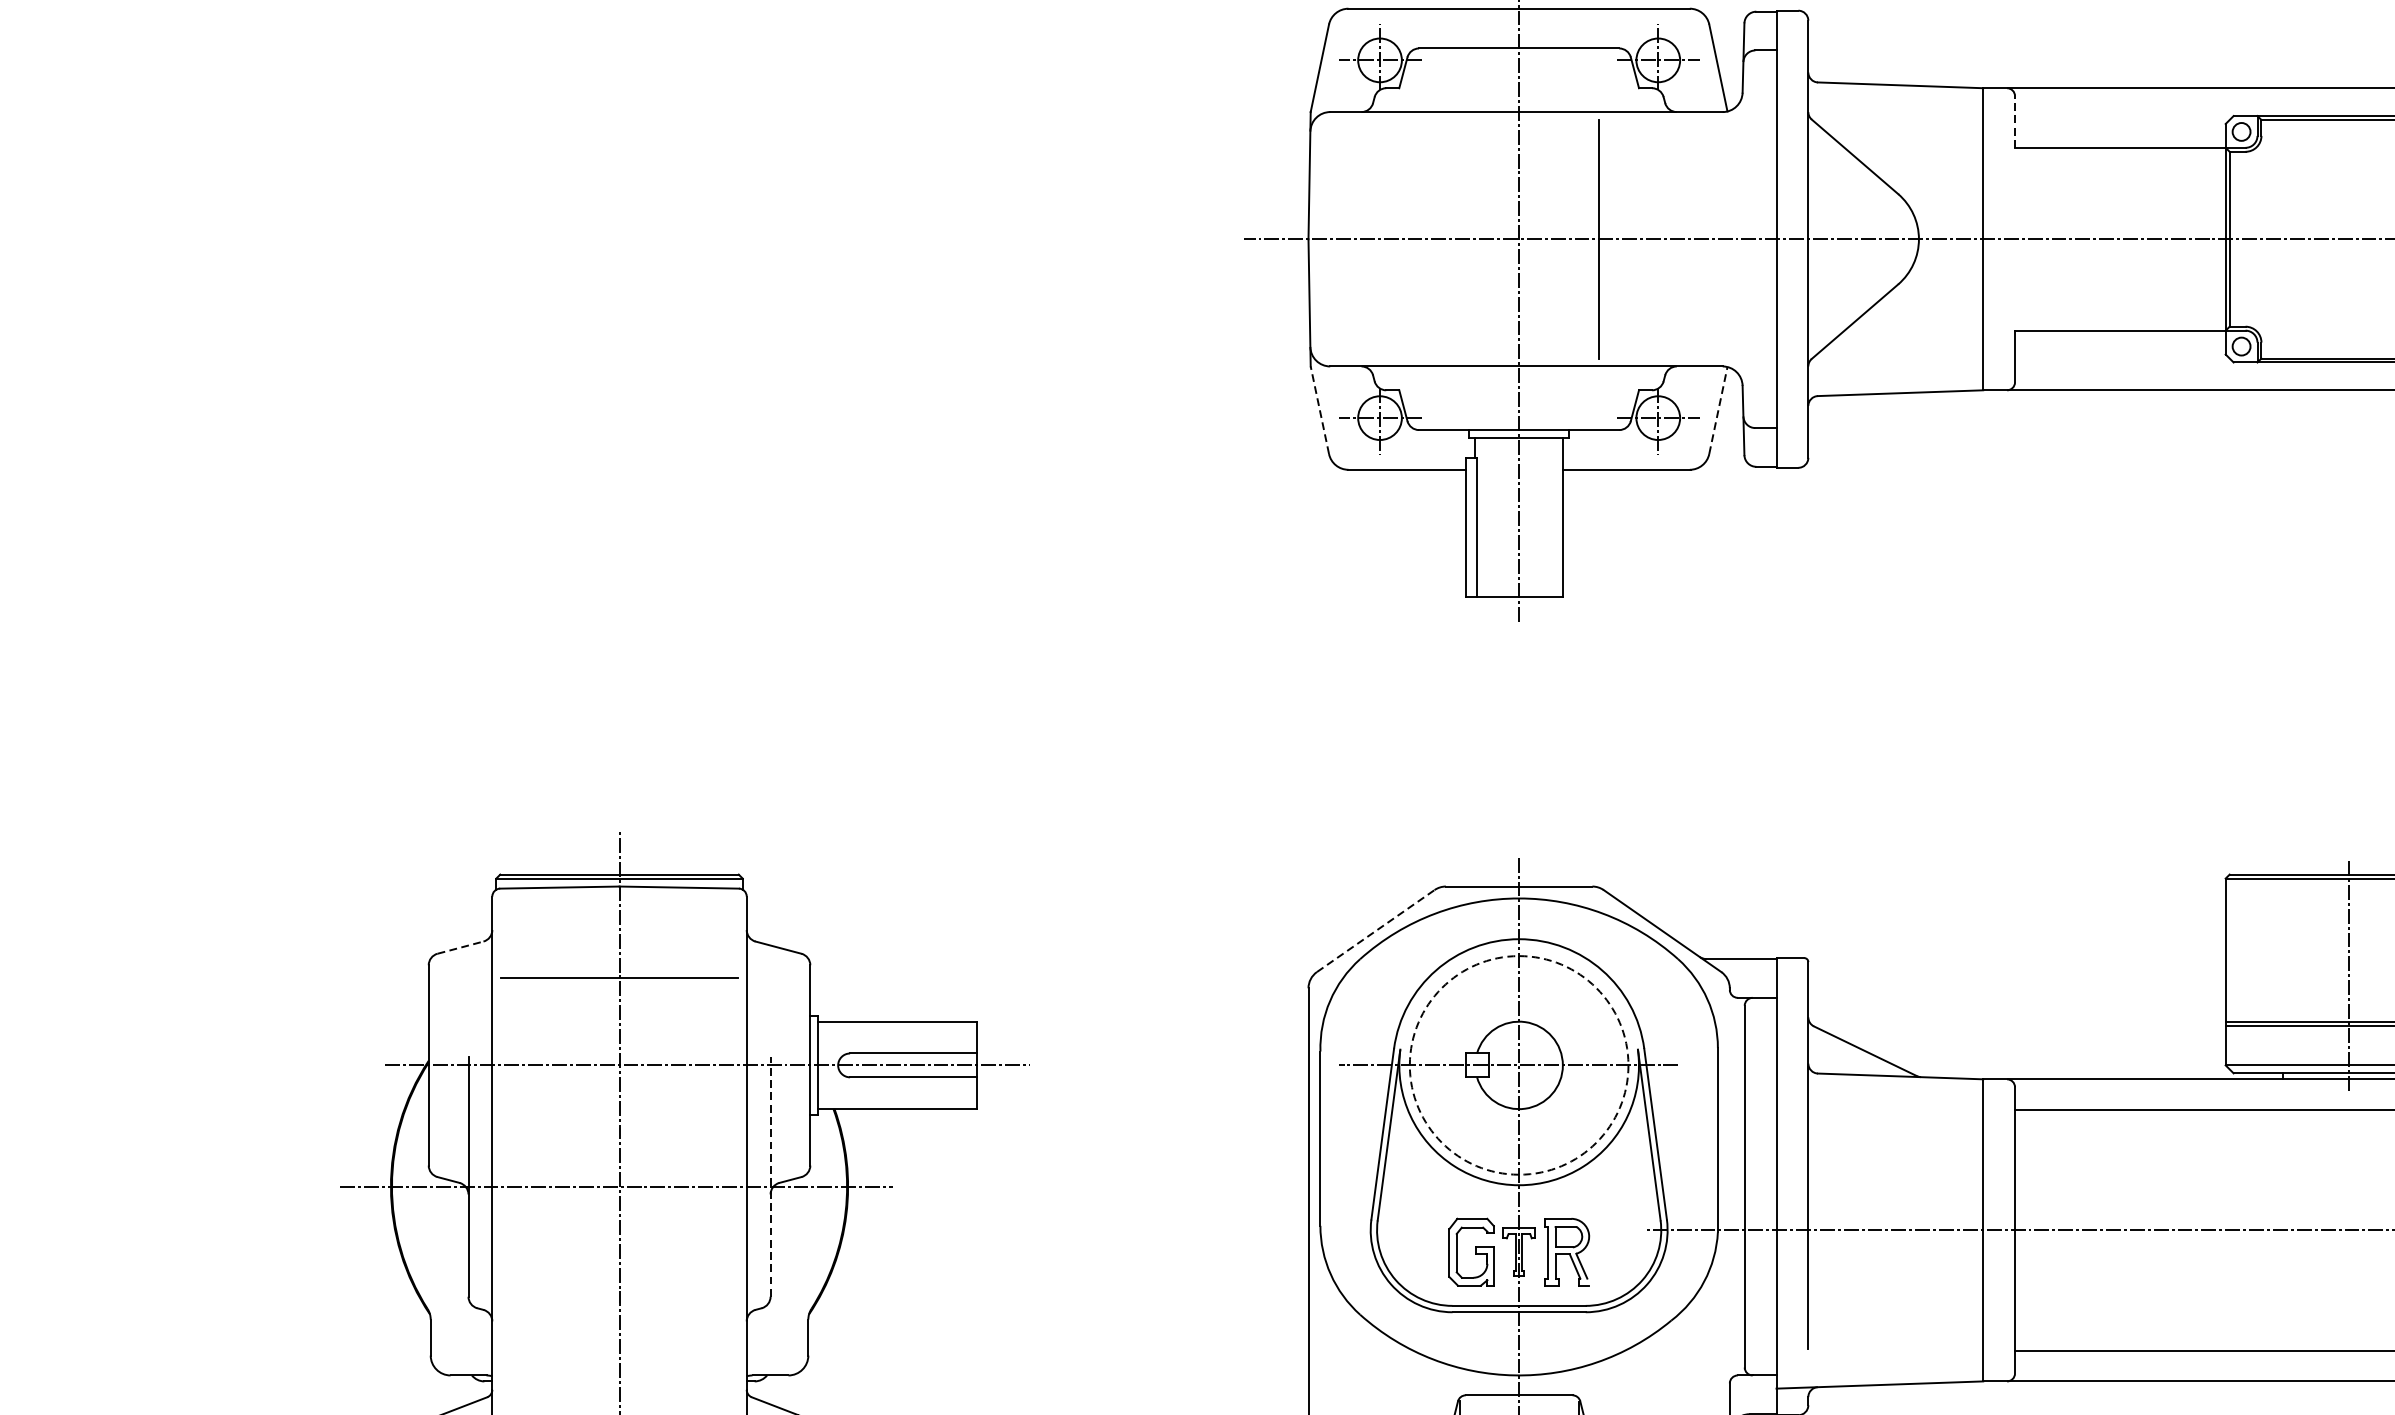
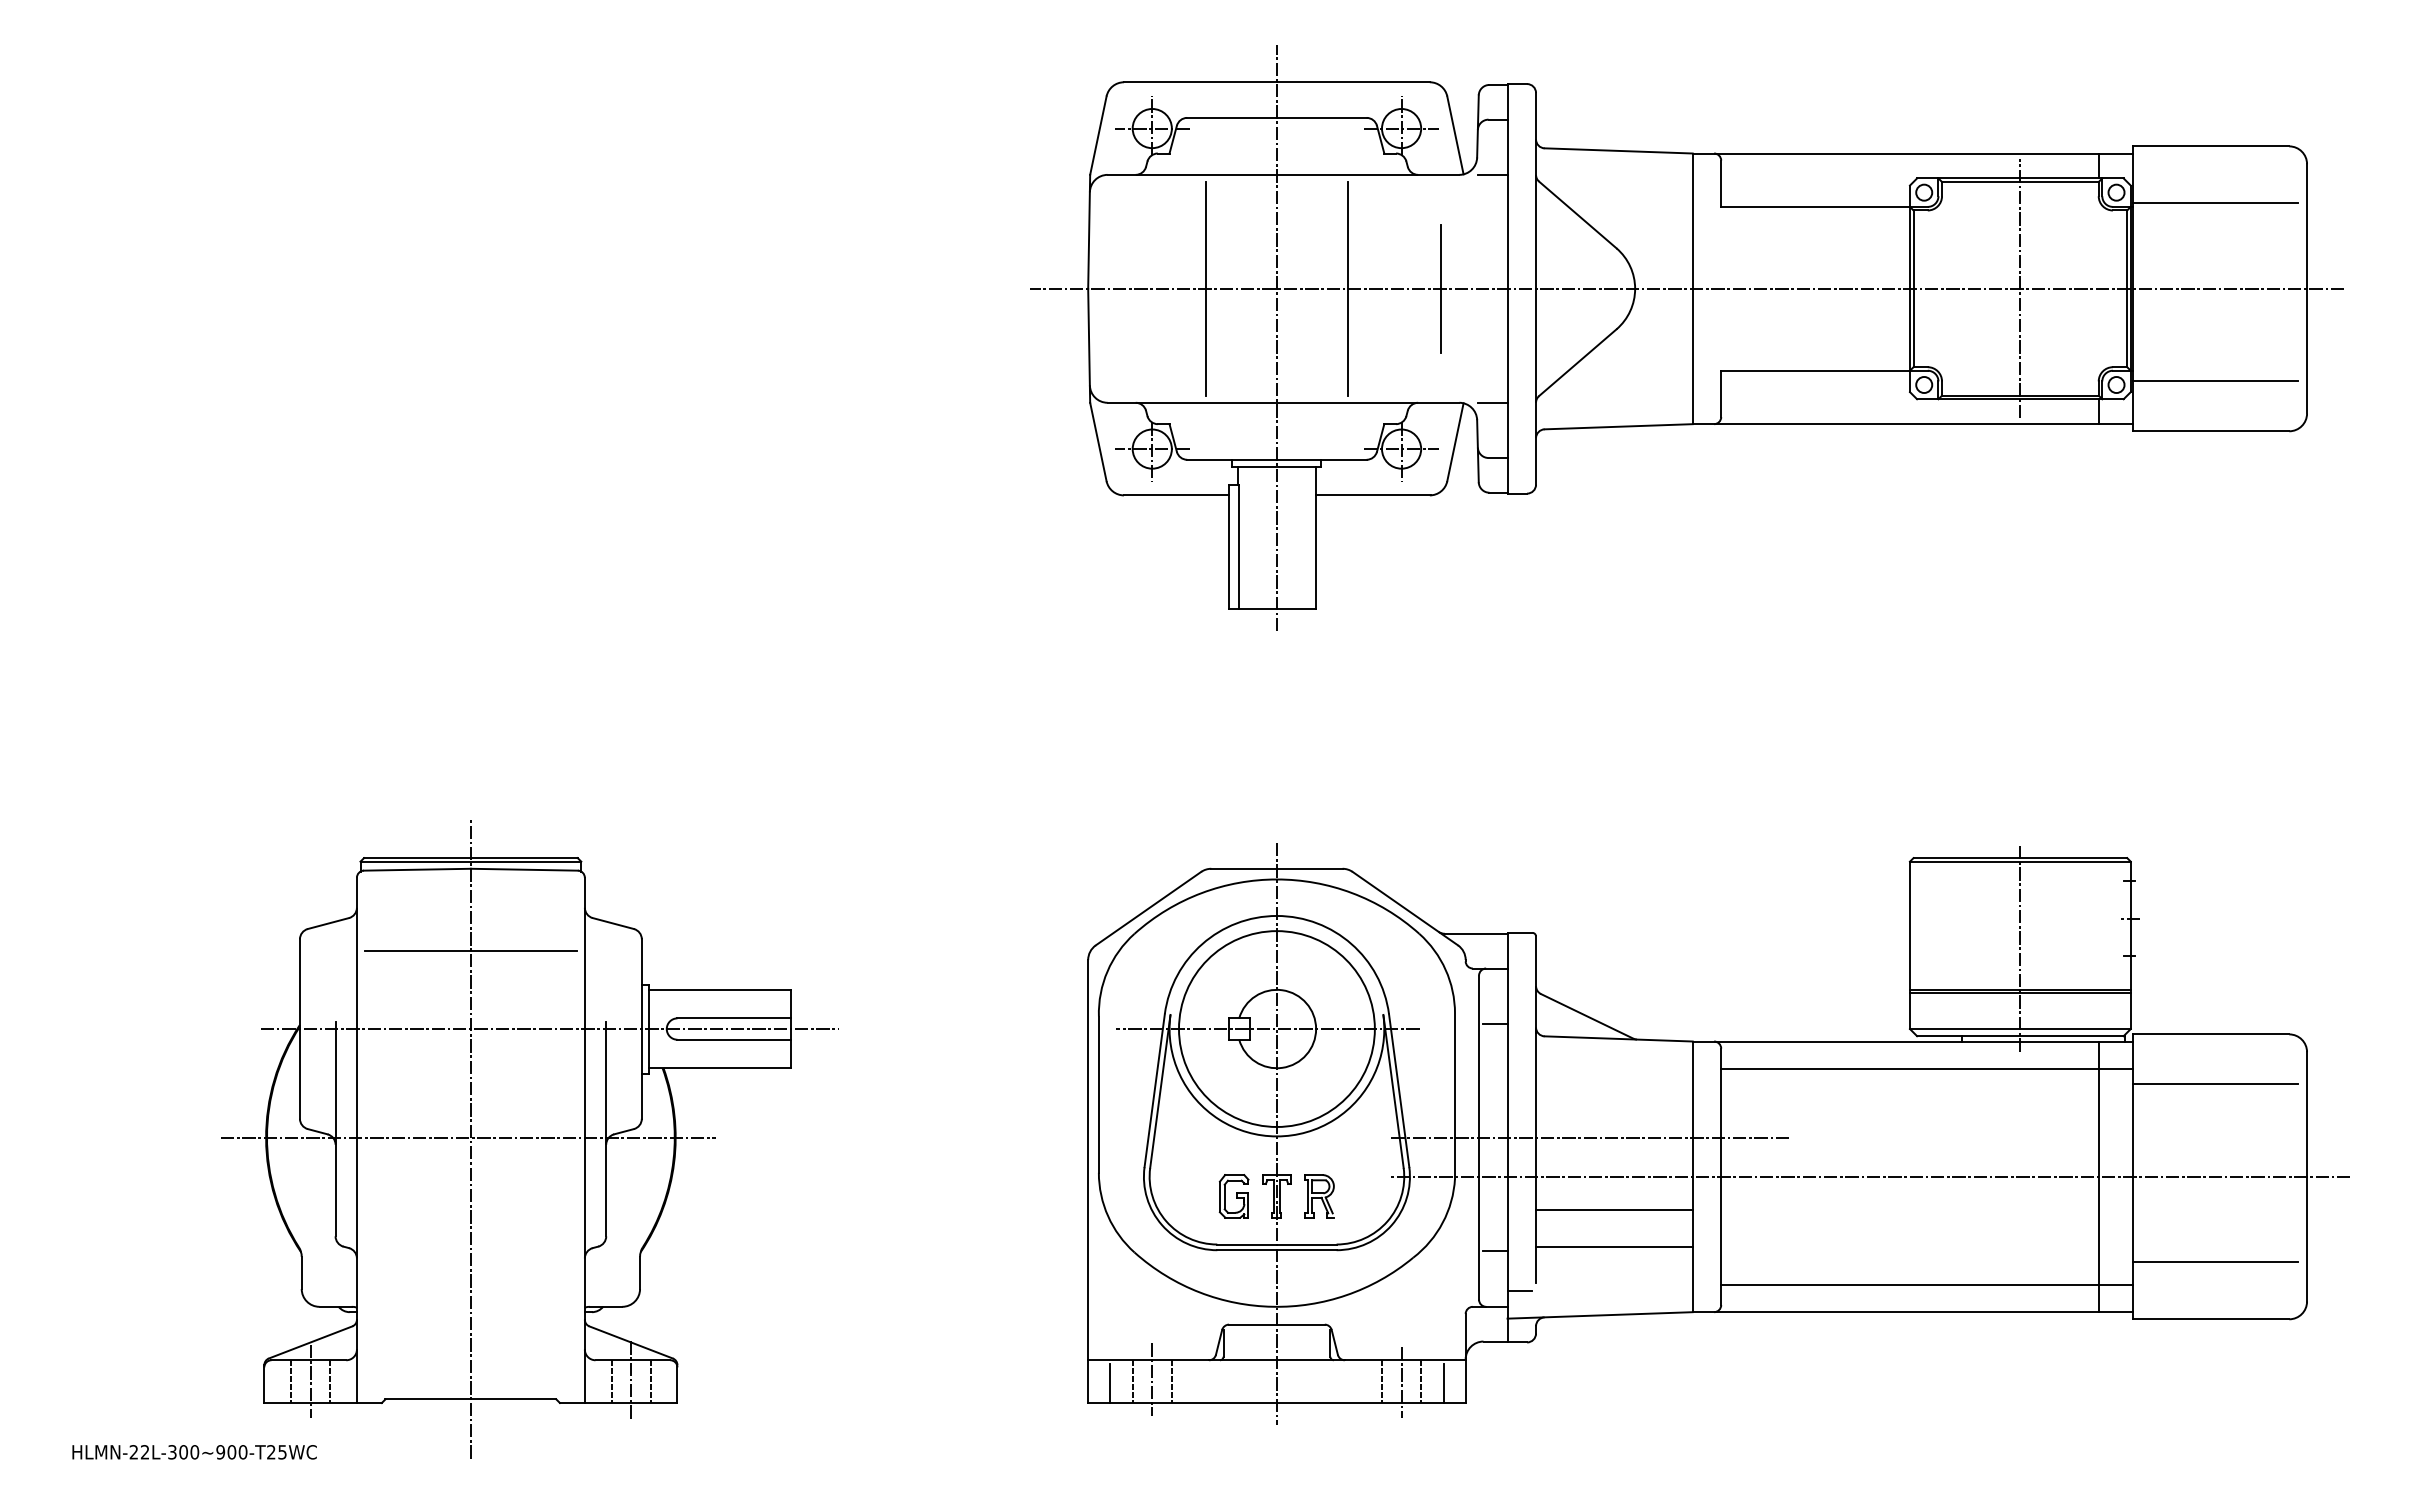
line: (1759, 111) -> (1492, 174), added
line: (2015, 121) -> (1721, 183), dashed -> solid
line: (1439, 238) -> (1205, 288), added
line: (1702, 238) -> (1441, 288), added
line: (2349, 238) -> (2020, 288), added
line: (1759, 366) -> (1492, 402), added
line: (1320, 409) -> (1098, 441), dashed -> solid
line: (1718, 410) -> (1455, 442), dashed -> solid
line: (1375, 930) -> (1148, 908), dashed -> solid
line: (460, 947) -> (328, 923), dashed -> solid
line: (1763, 1059) -> (1495, 1023), added
circle: (1518, 1064) -> (1276, 1028), dashed -> solid
line: (770, 1176) -> (606, 1128), dashed -> solid
line: (1868, 1186) -> (1589, 1137), added
part: (1470, 1252) -> (1233, 1196), size x0.71
part: (1566, 1252) -> (1319, 1196), size x0.71
line: (1895, 1267) -> (1614, 1210), added
line: (1895, 1308) -> (1614, 1246), added
line: (1761, 1313) -> (1494, 1251), added
line: (1789, 1358) -> (1519, 1291), added

